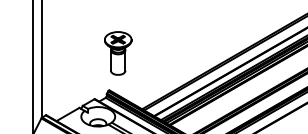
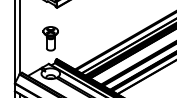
part: (117, 52) -> (50, 38), moved

